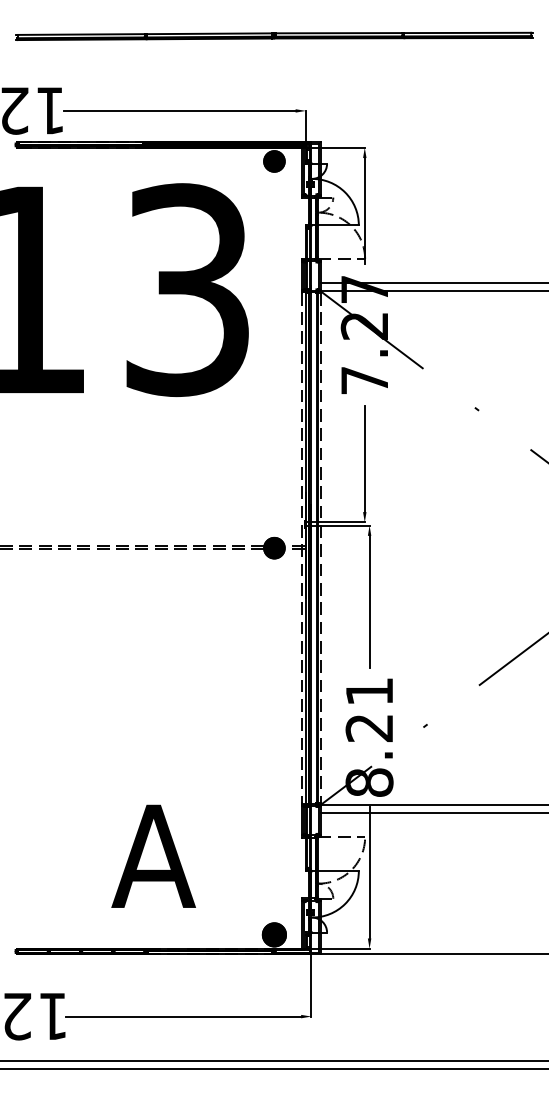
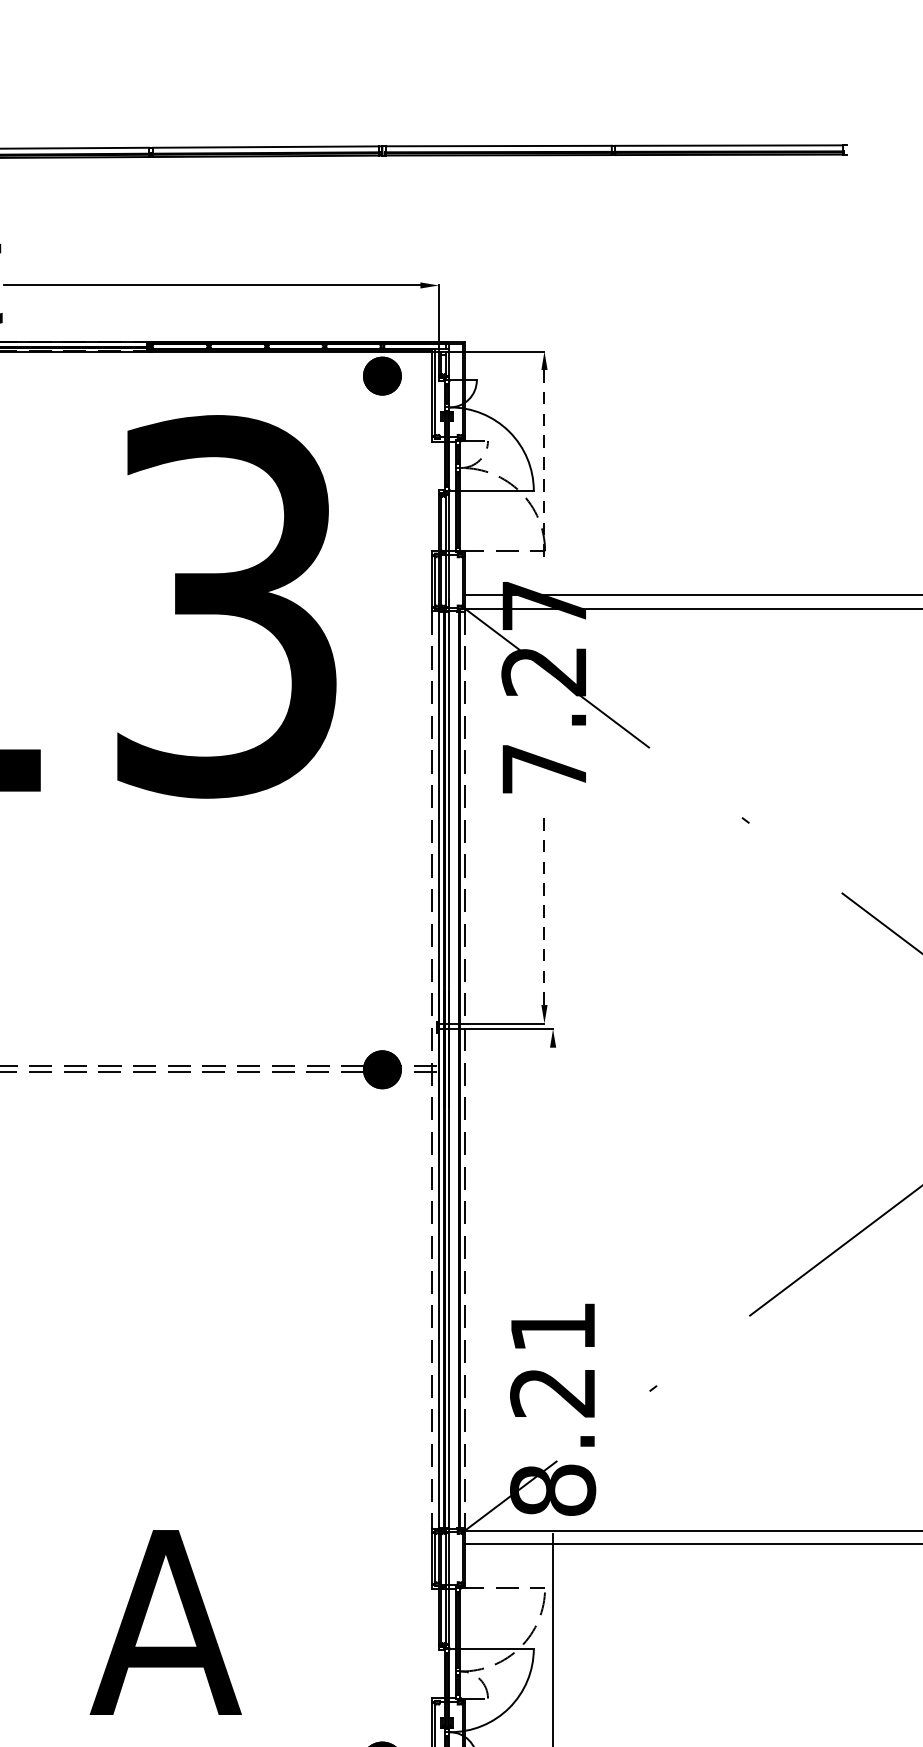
line: (364, 210) -> (543, 464), solid -> dashed
line: (364, 459) -> (543, 910), solid -> dashed
line: (369, 601) -> (552, 1165), removed

